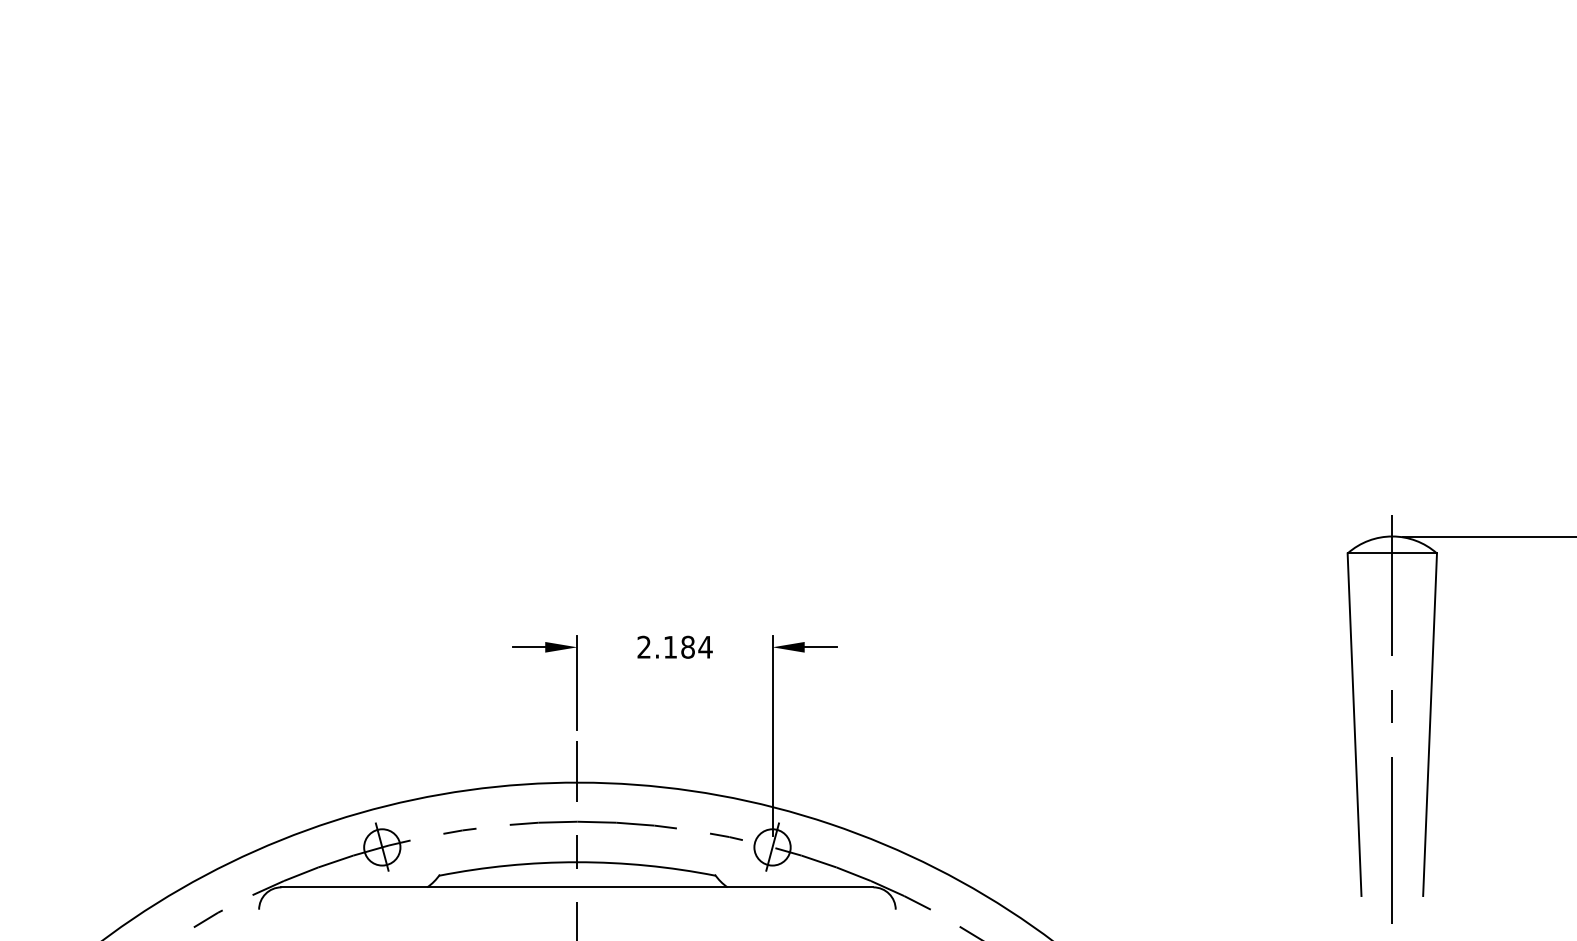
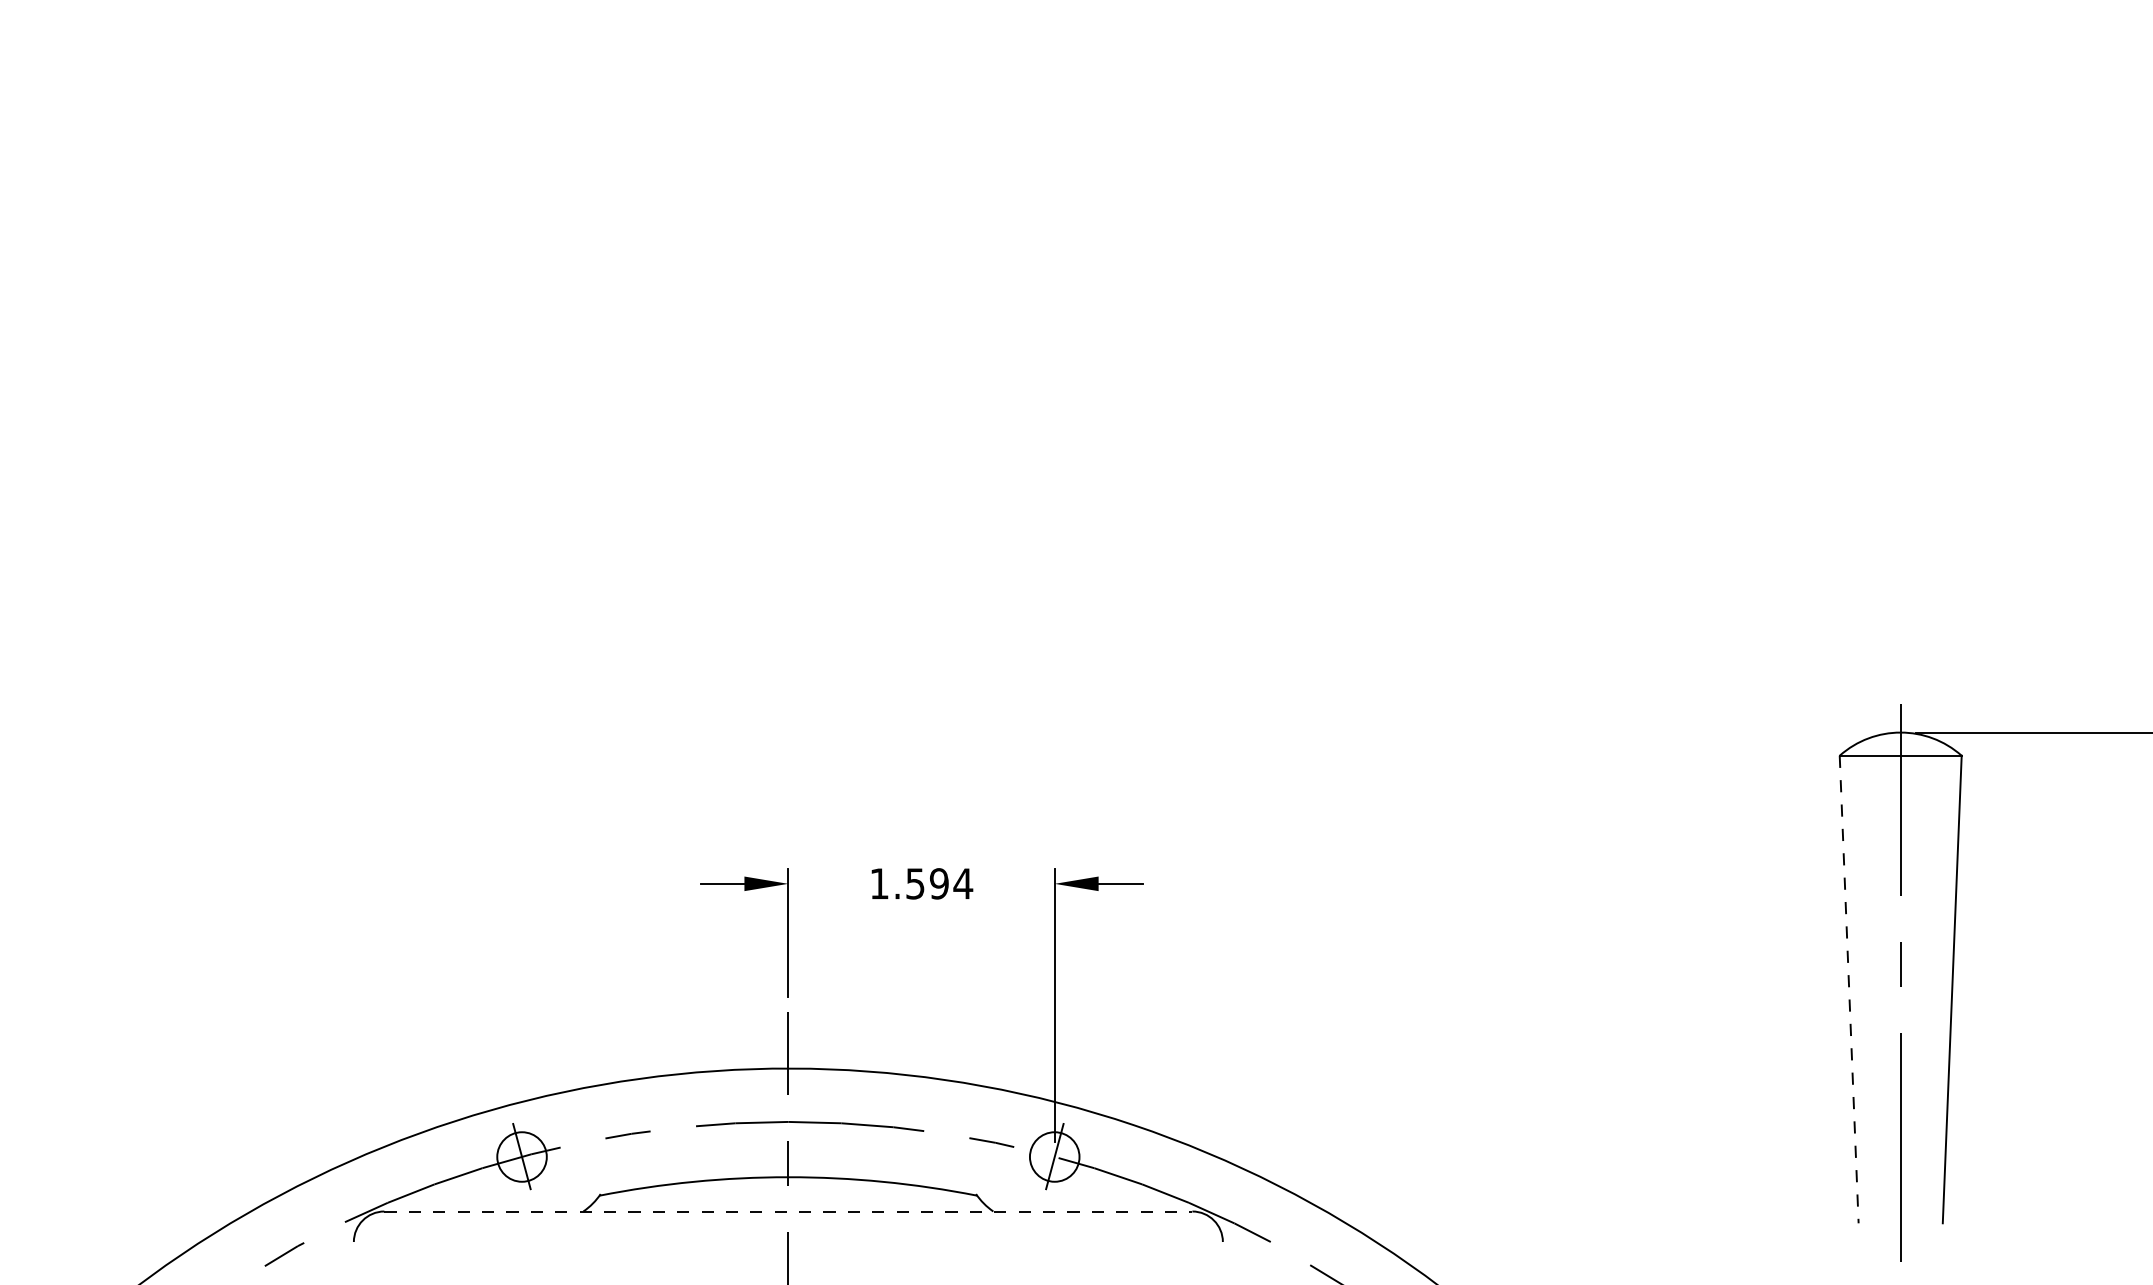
text: (666, 647) -> (909, 883), 2.184 -> 1.594
line: (1354, 724) -> (1849, 989), solid -> dashed
line: (577, 887) -> (788, 1211), solid -> dashed

